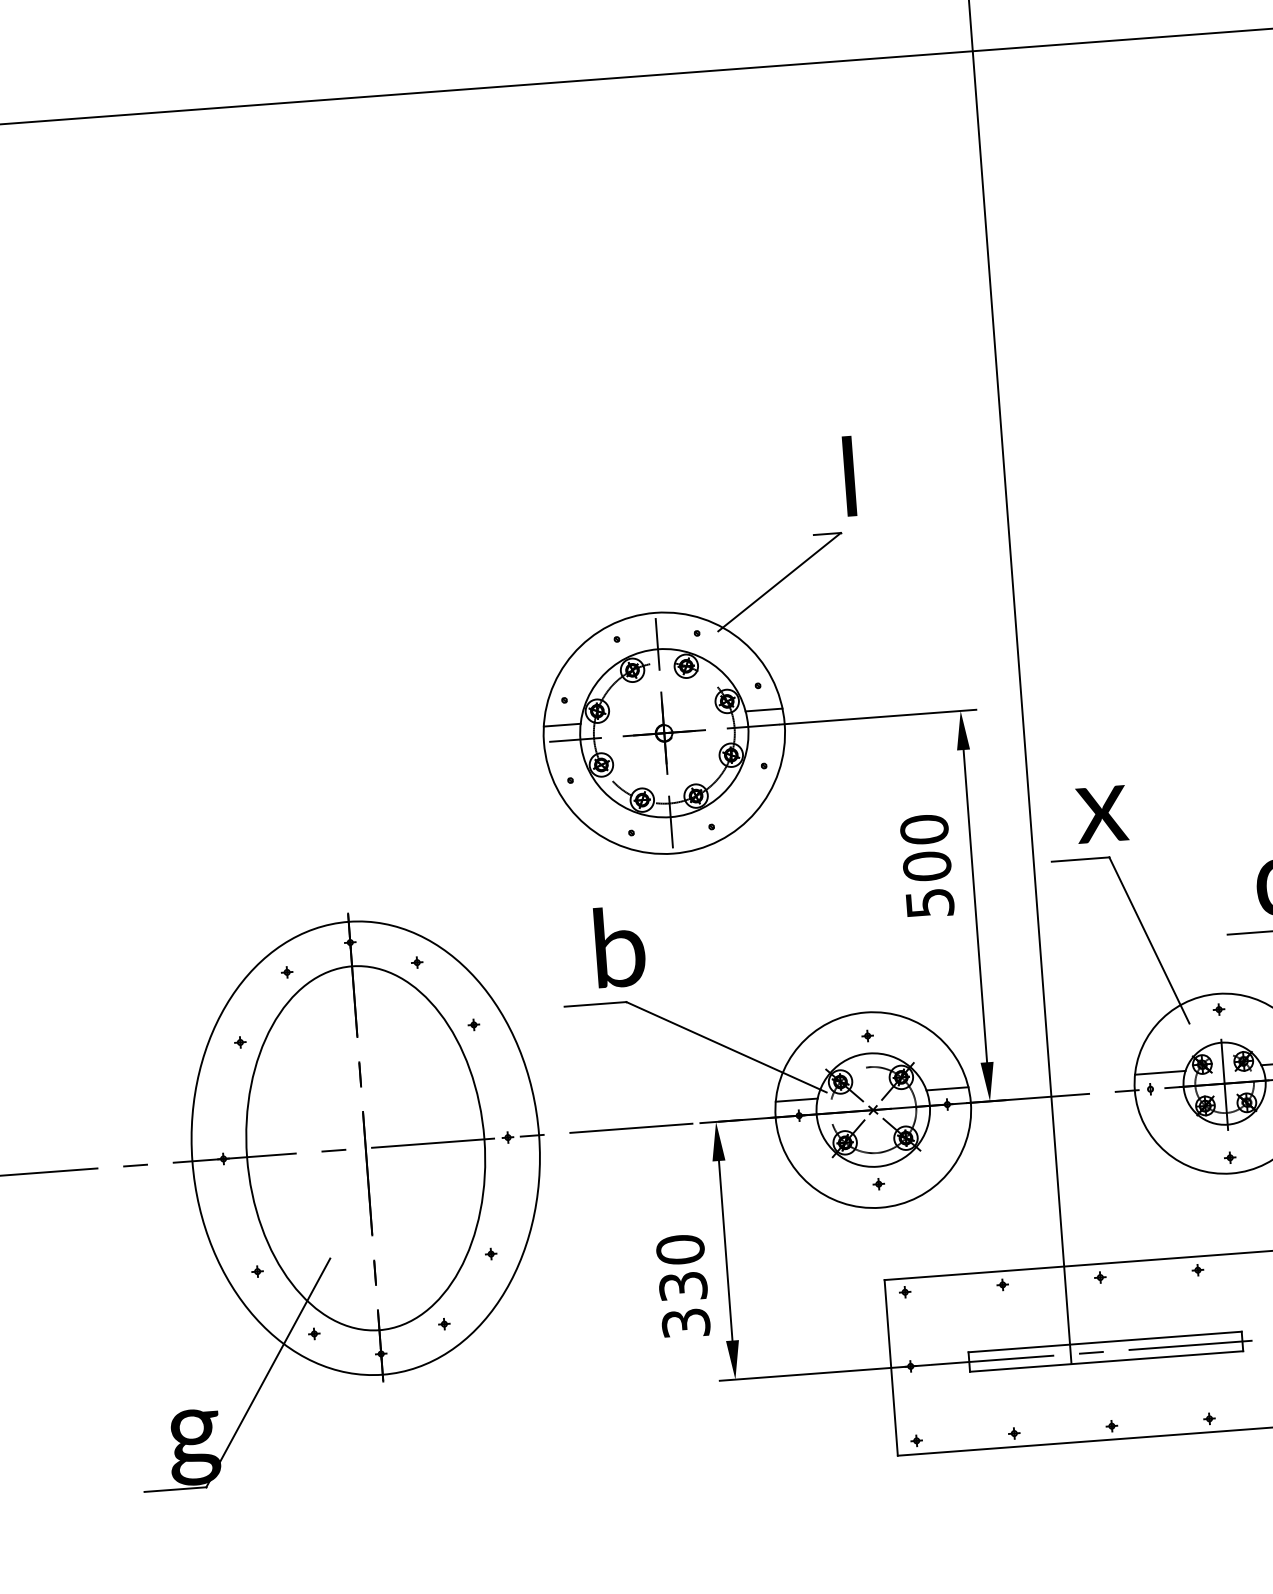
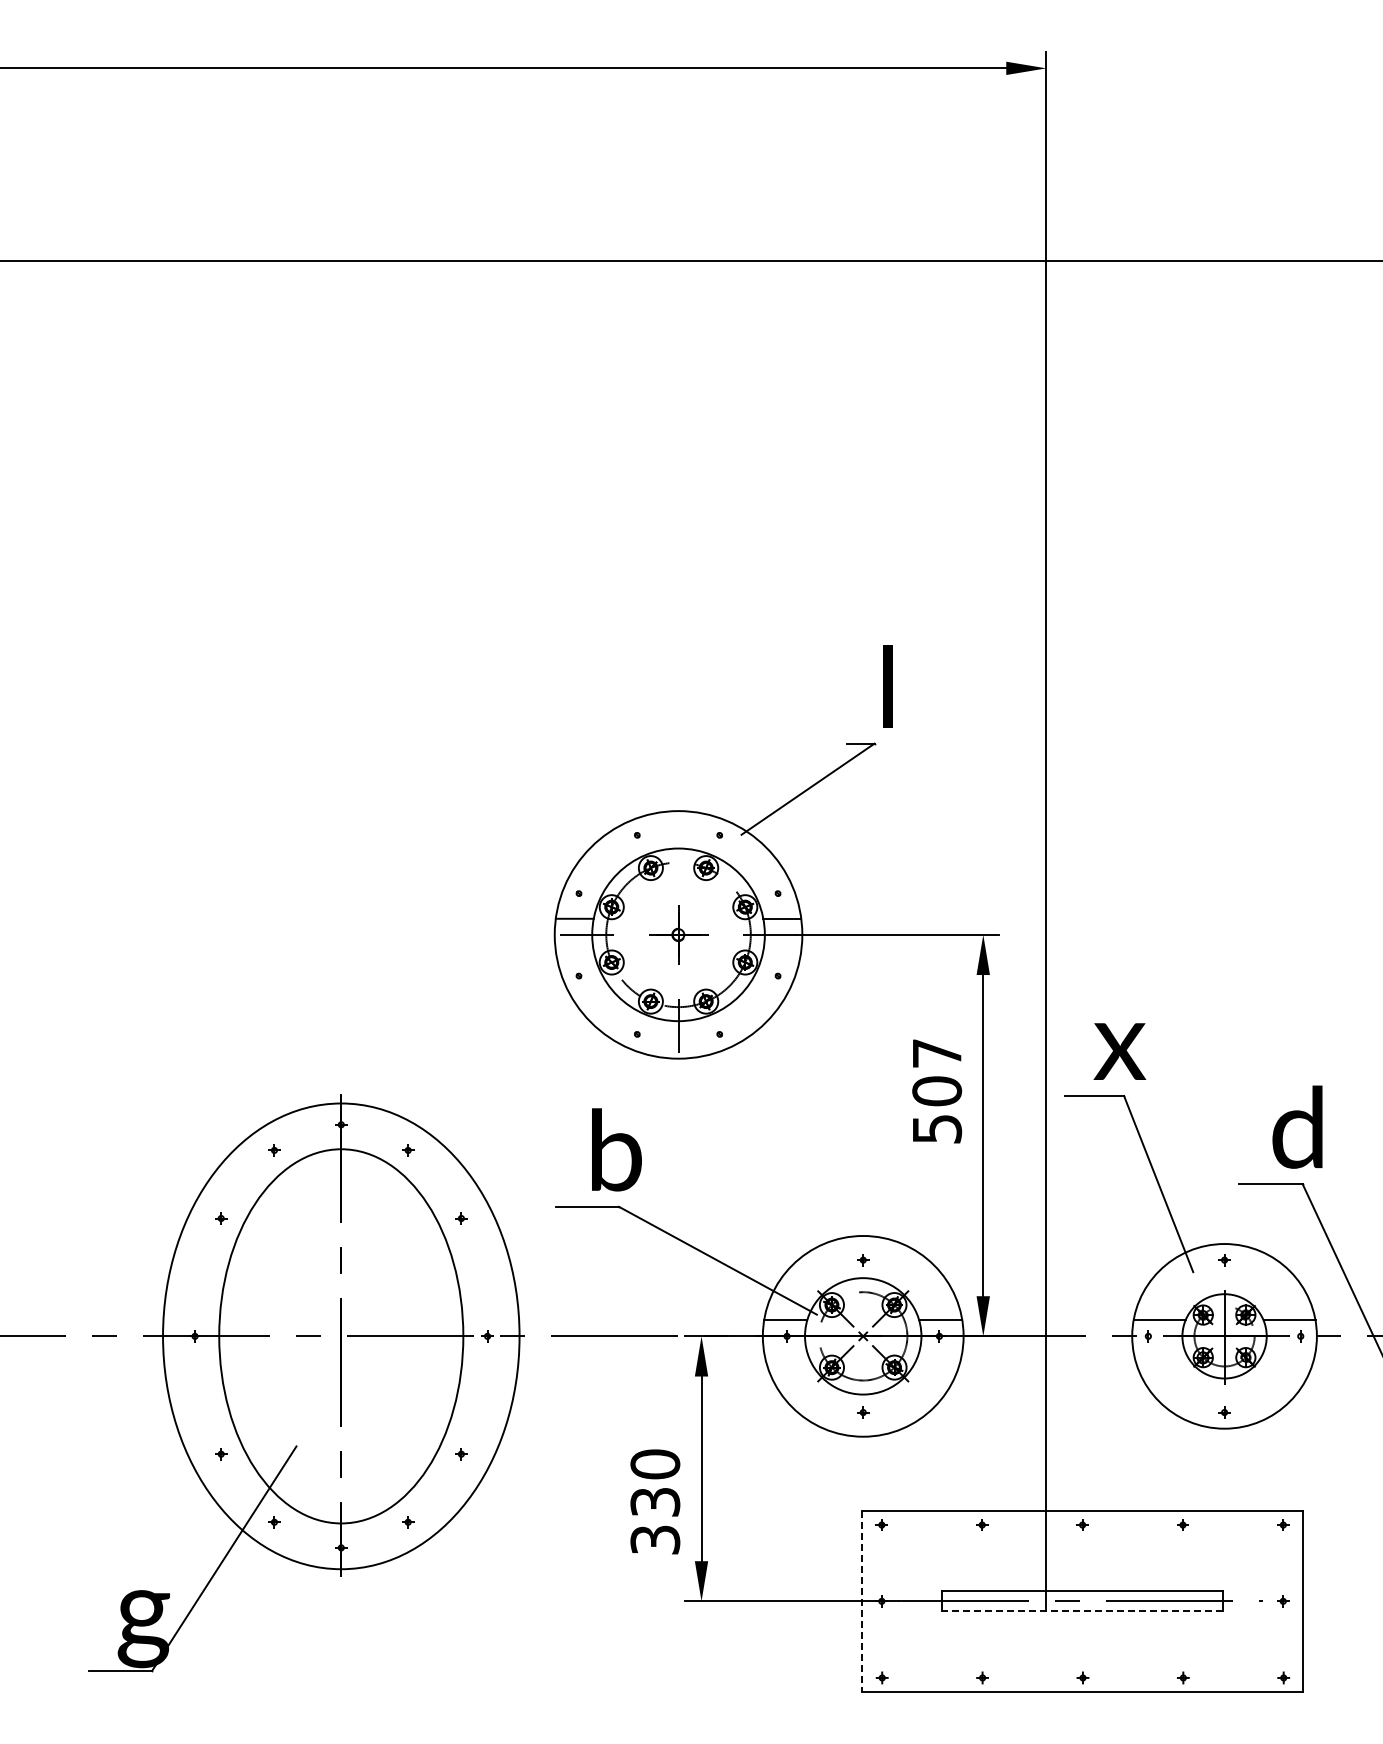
line: (657, 644) -> (678, 843), removed
part: (664, 732) -> (678, 934), size x0.7
text: (924, 829) -> (937, 1053), 500 -> 507
line: (1106, 1361) -> (1082, 1611), solid -> dashed
line: (890, 1368) -> (861, 1601), solid -> dashed

